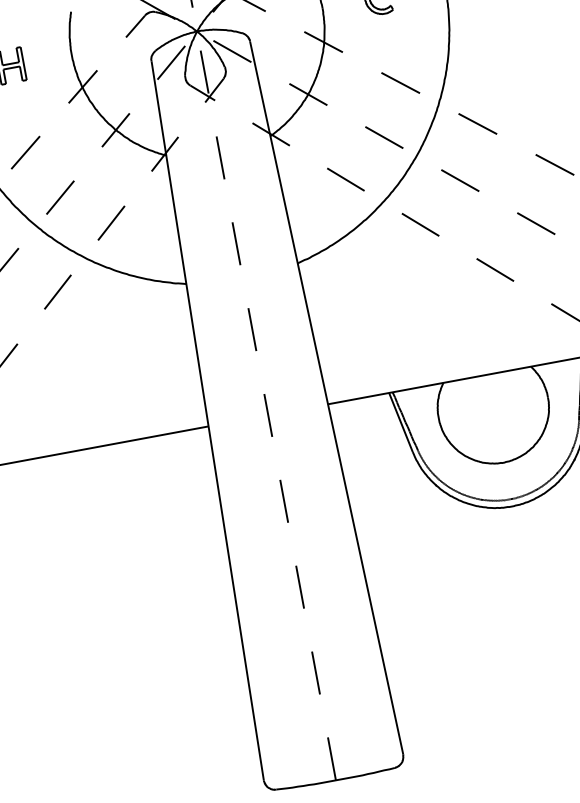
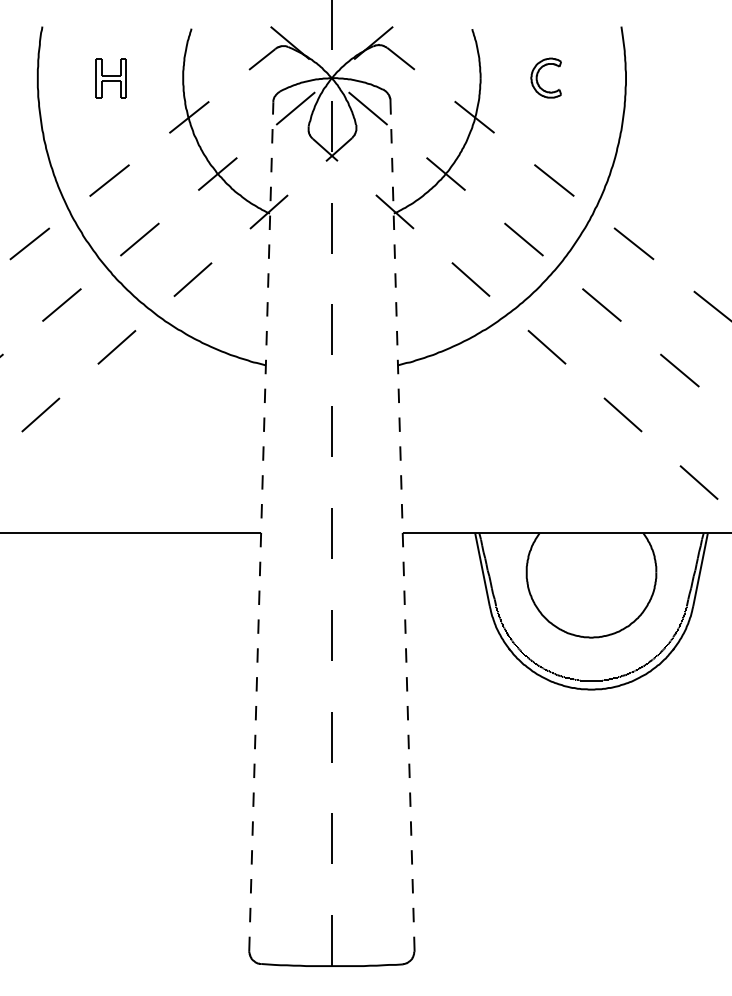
line: (326, 397) -> (402, 525), solid -> dashed
line: (207, 420) -> (261, 526), solid -> dashed

